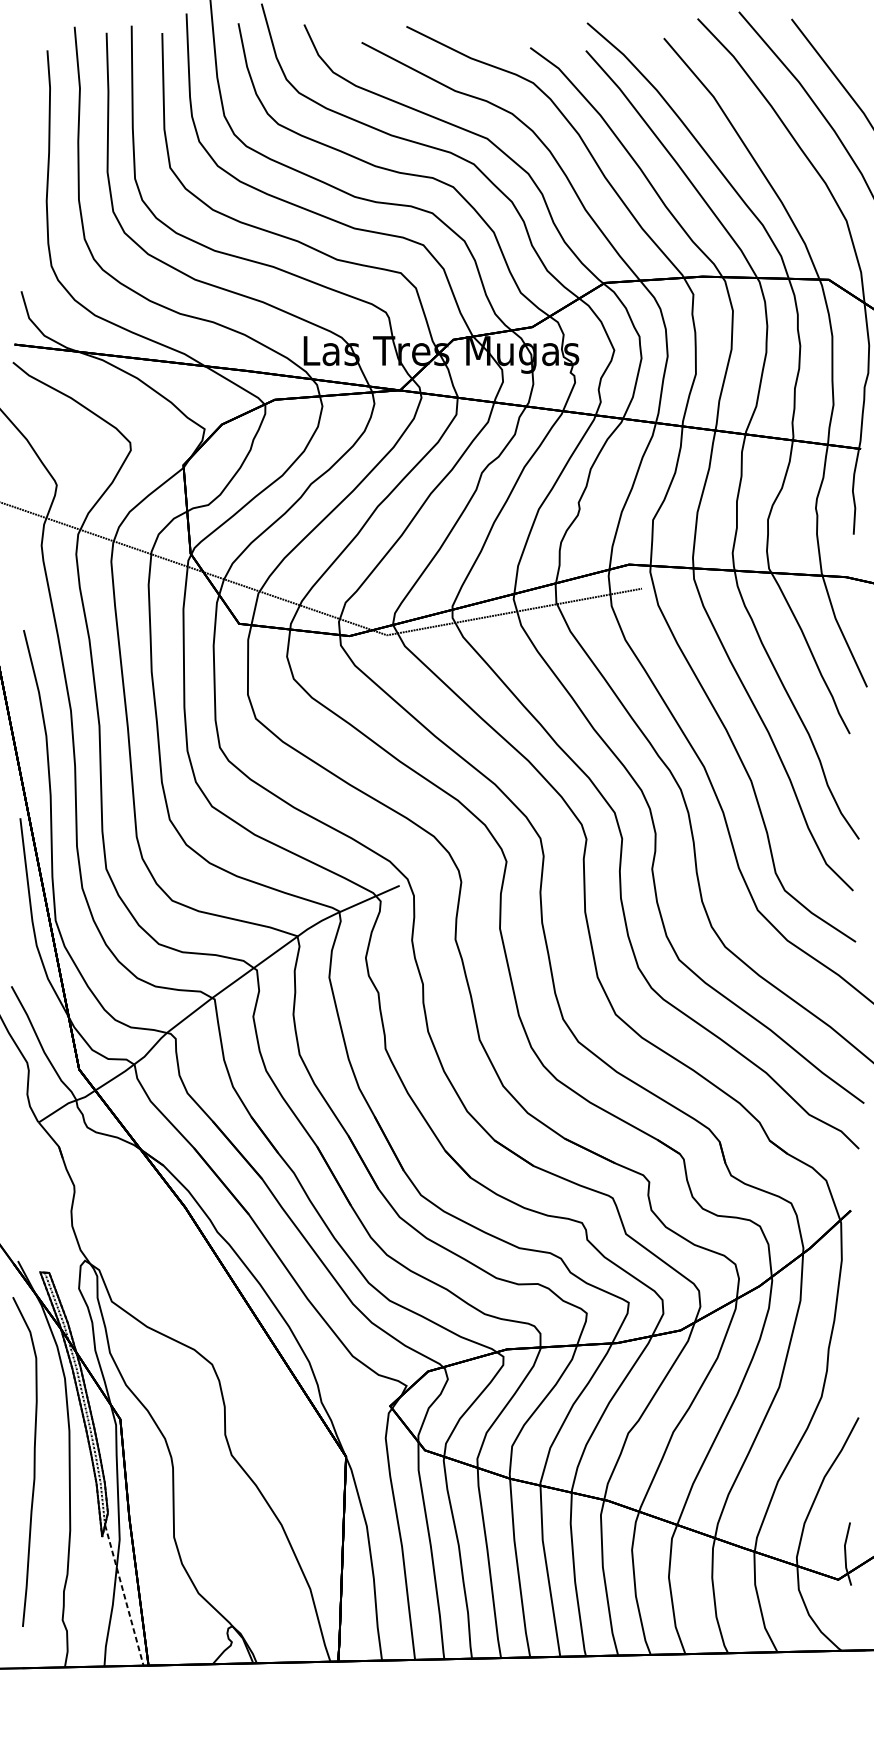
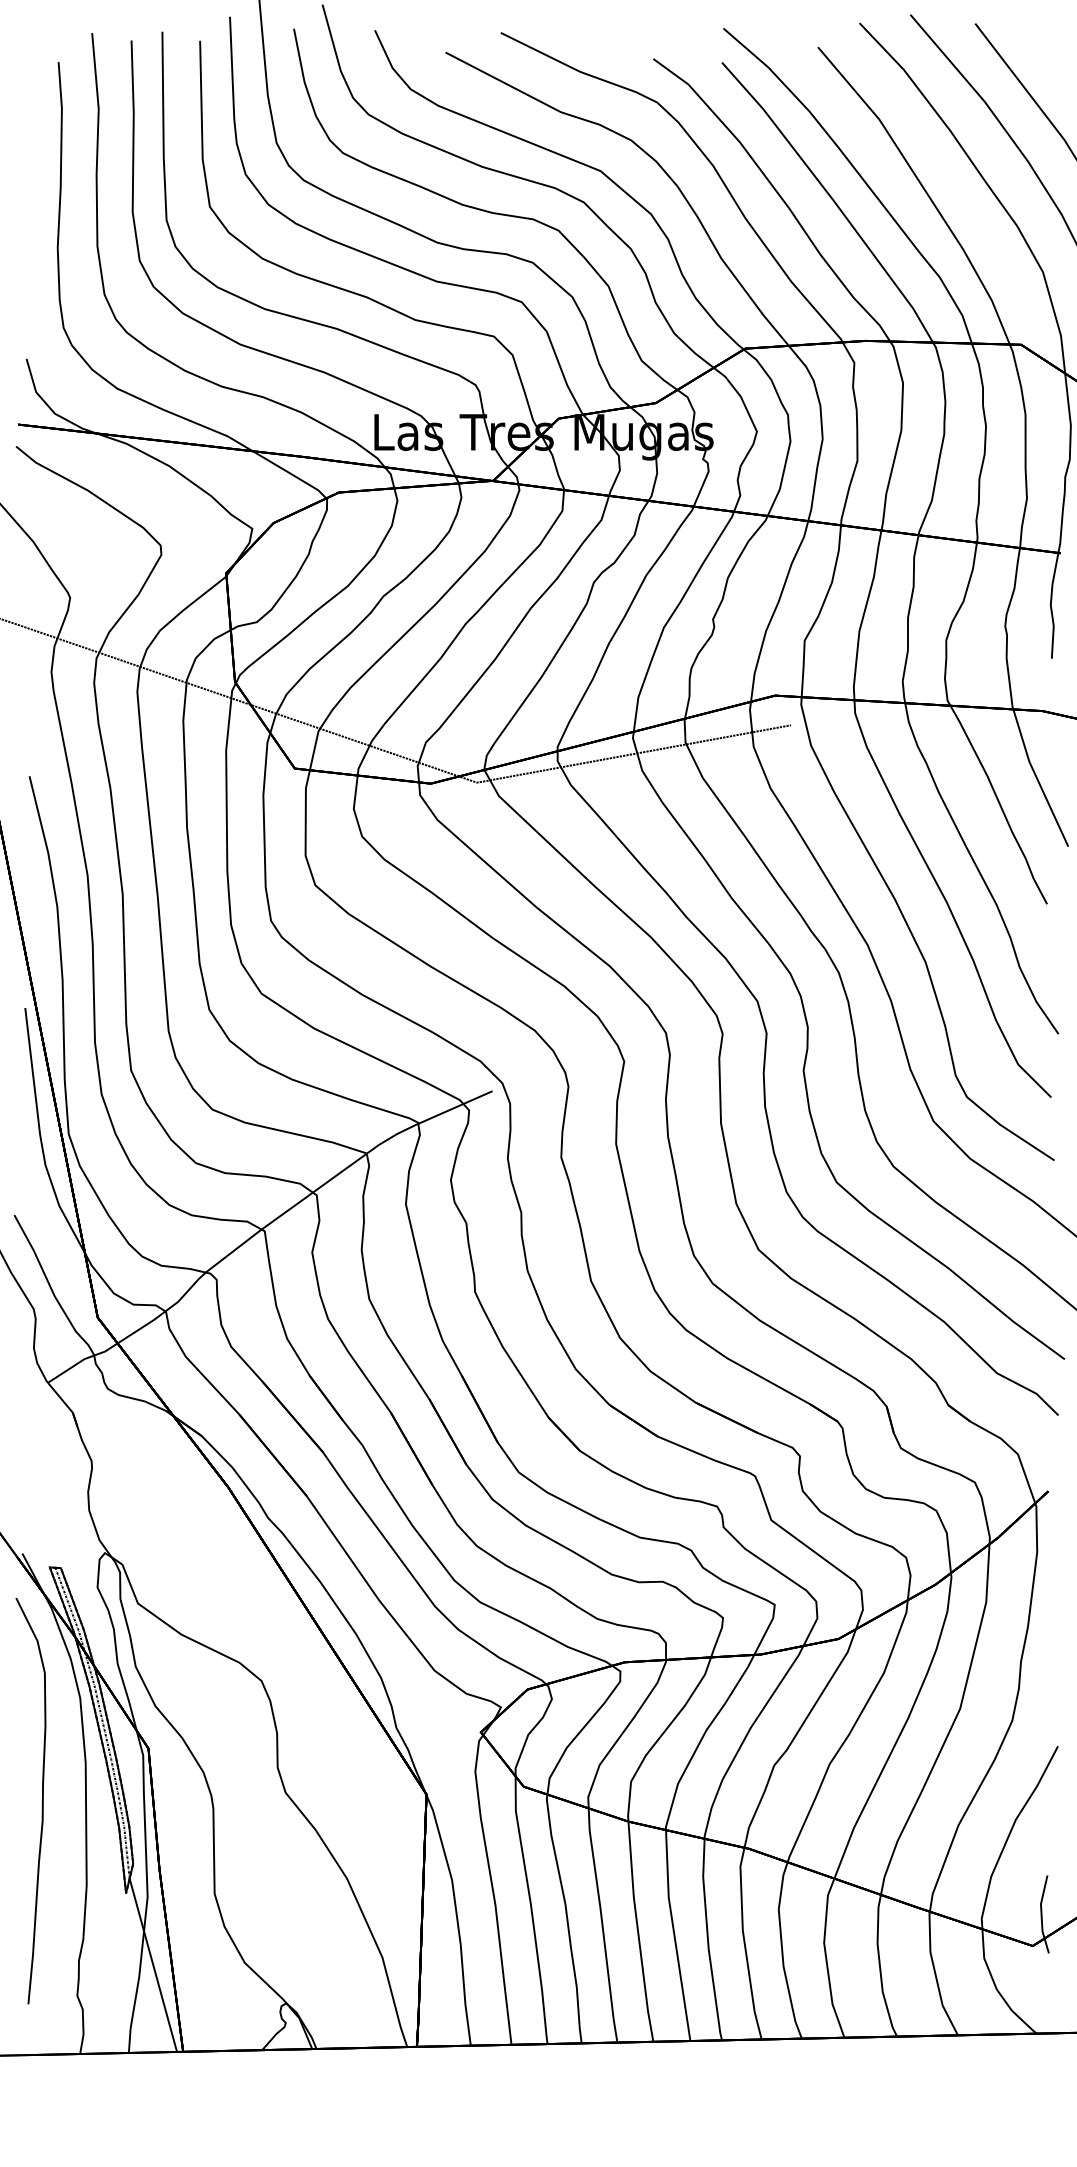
line: (124, 1595) -> (153, 1965), dashed -> solid

